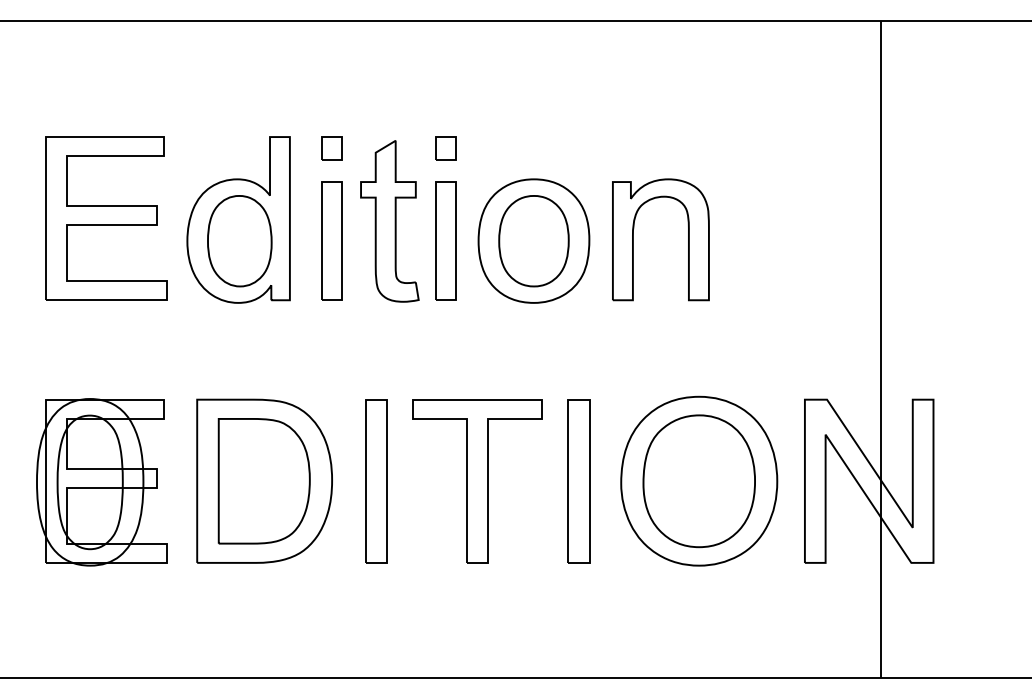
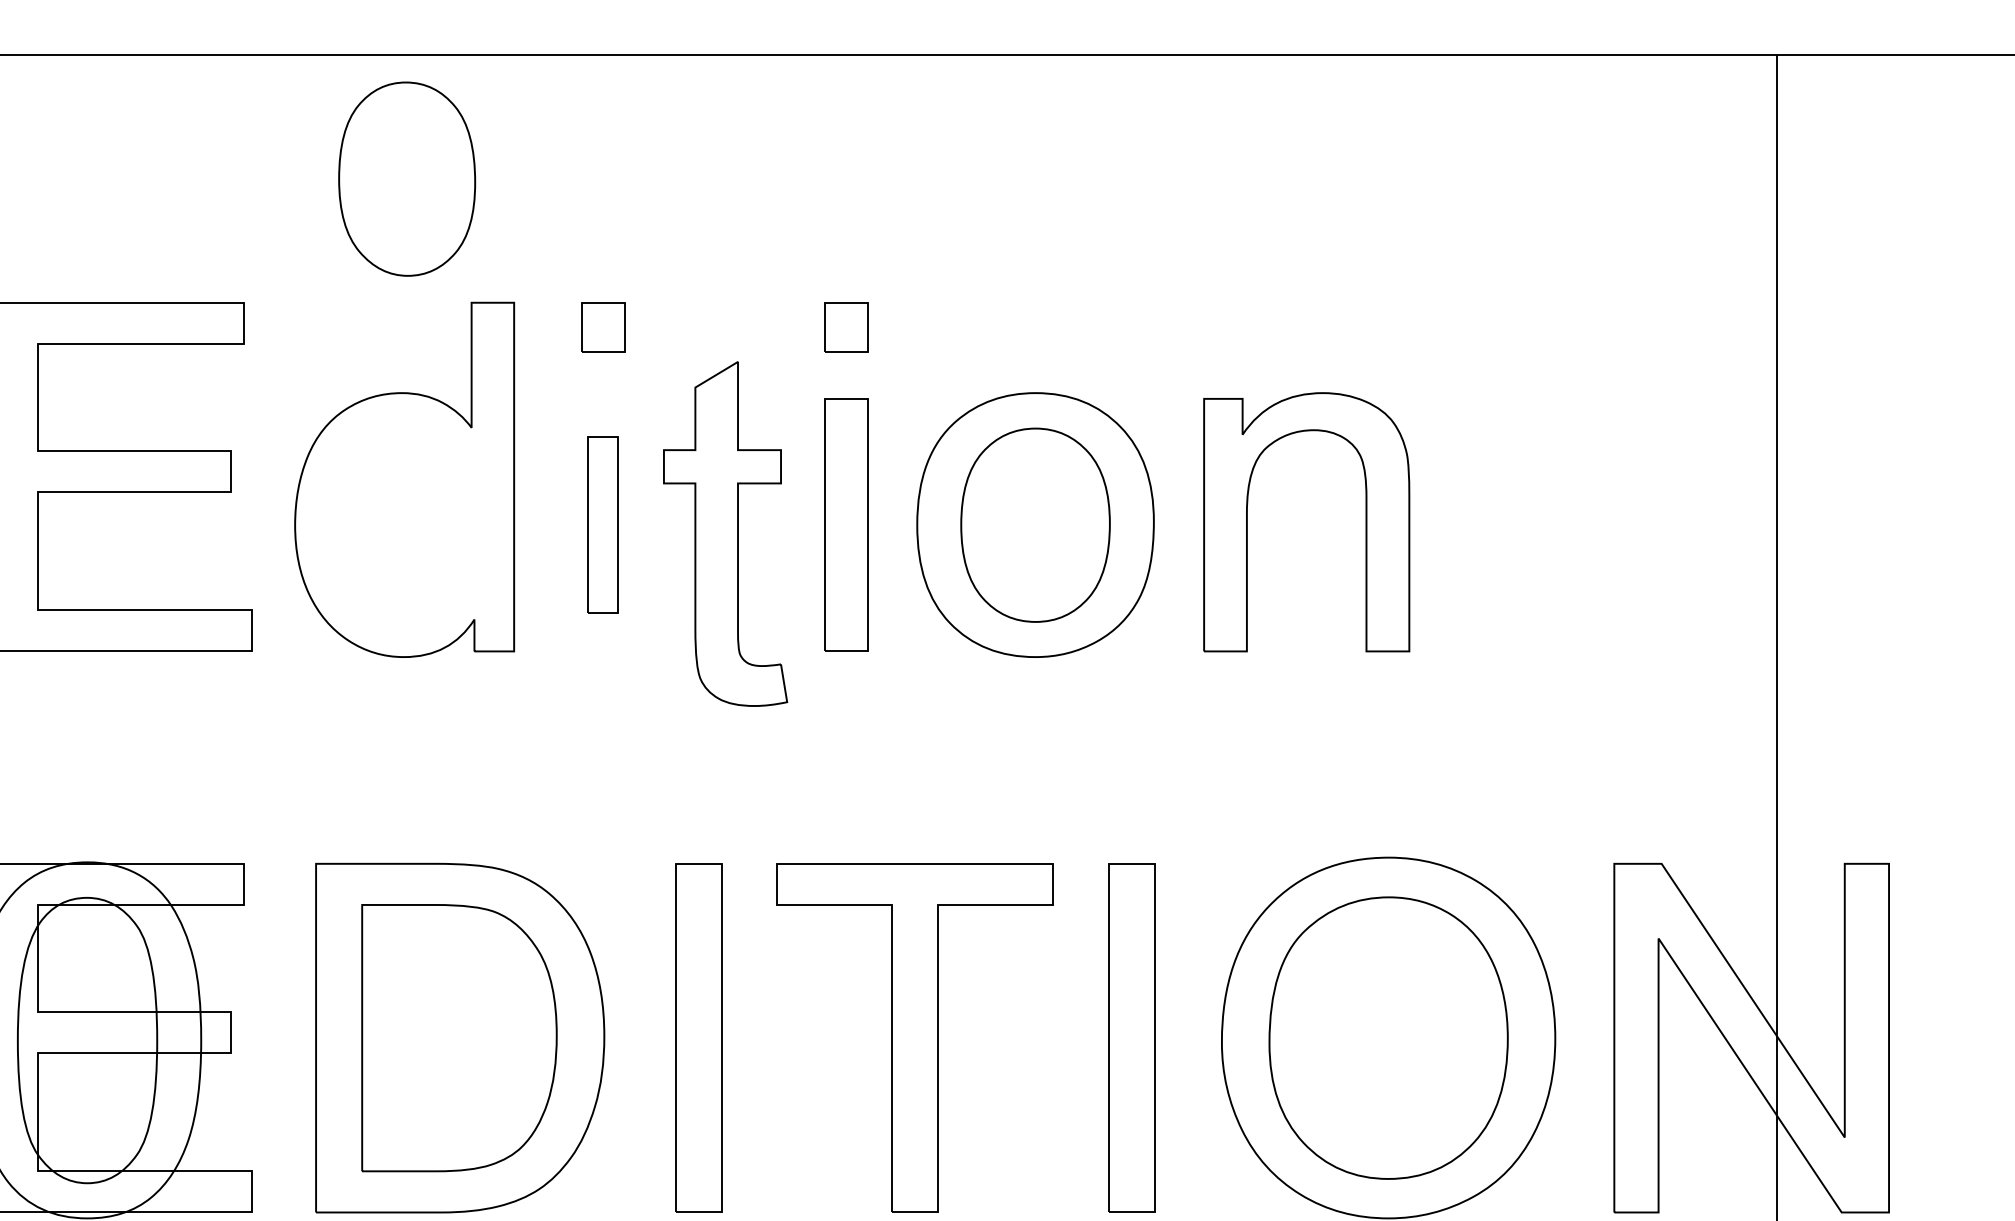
part: (389, 221) -> (724, 534), moved
part: (331, 240) -> (602, 523), size x0.7
part: (239, 241) -> (406, 179), moved

